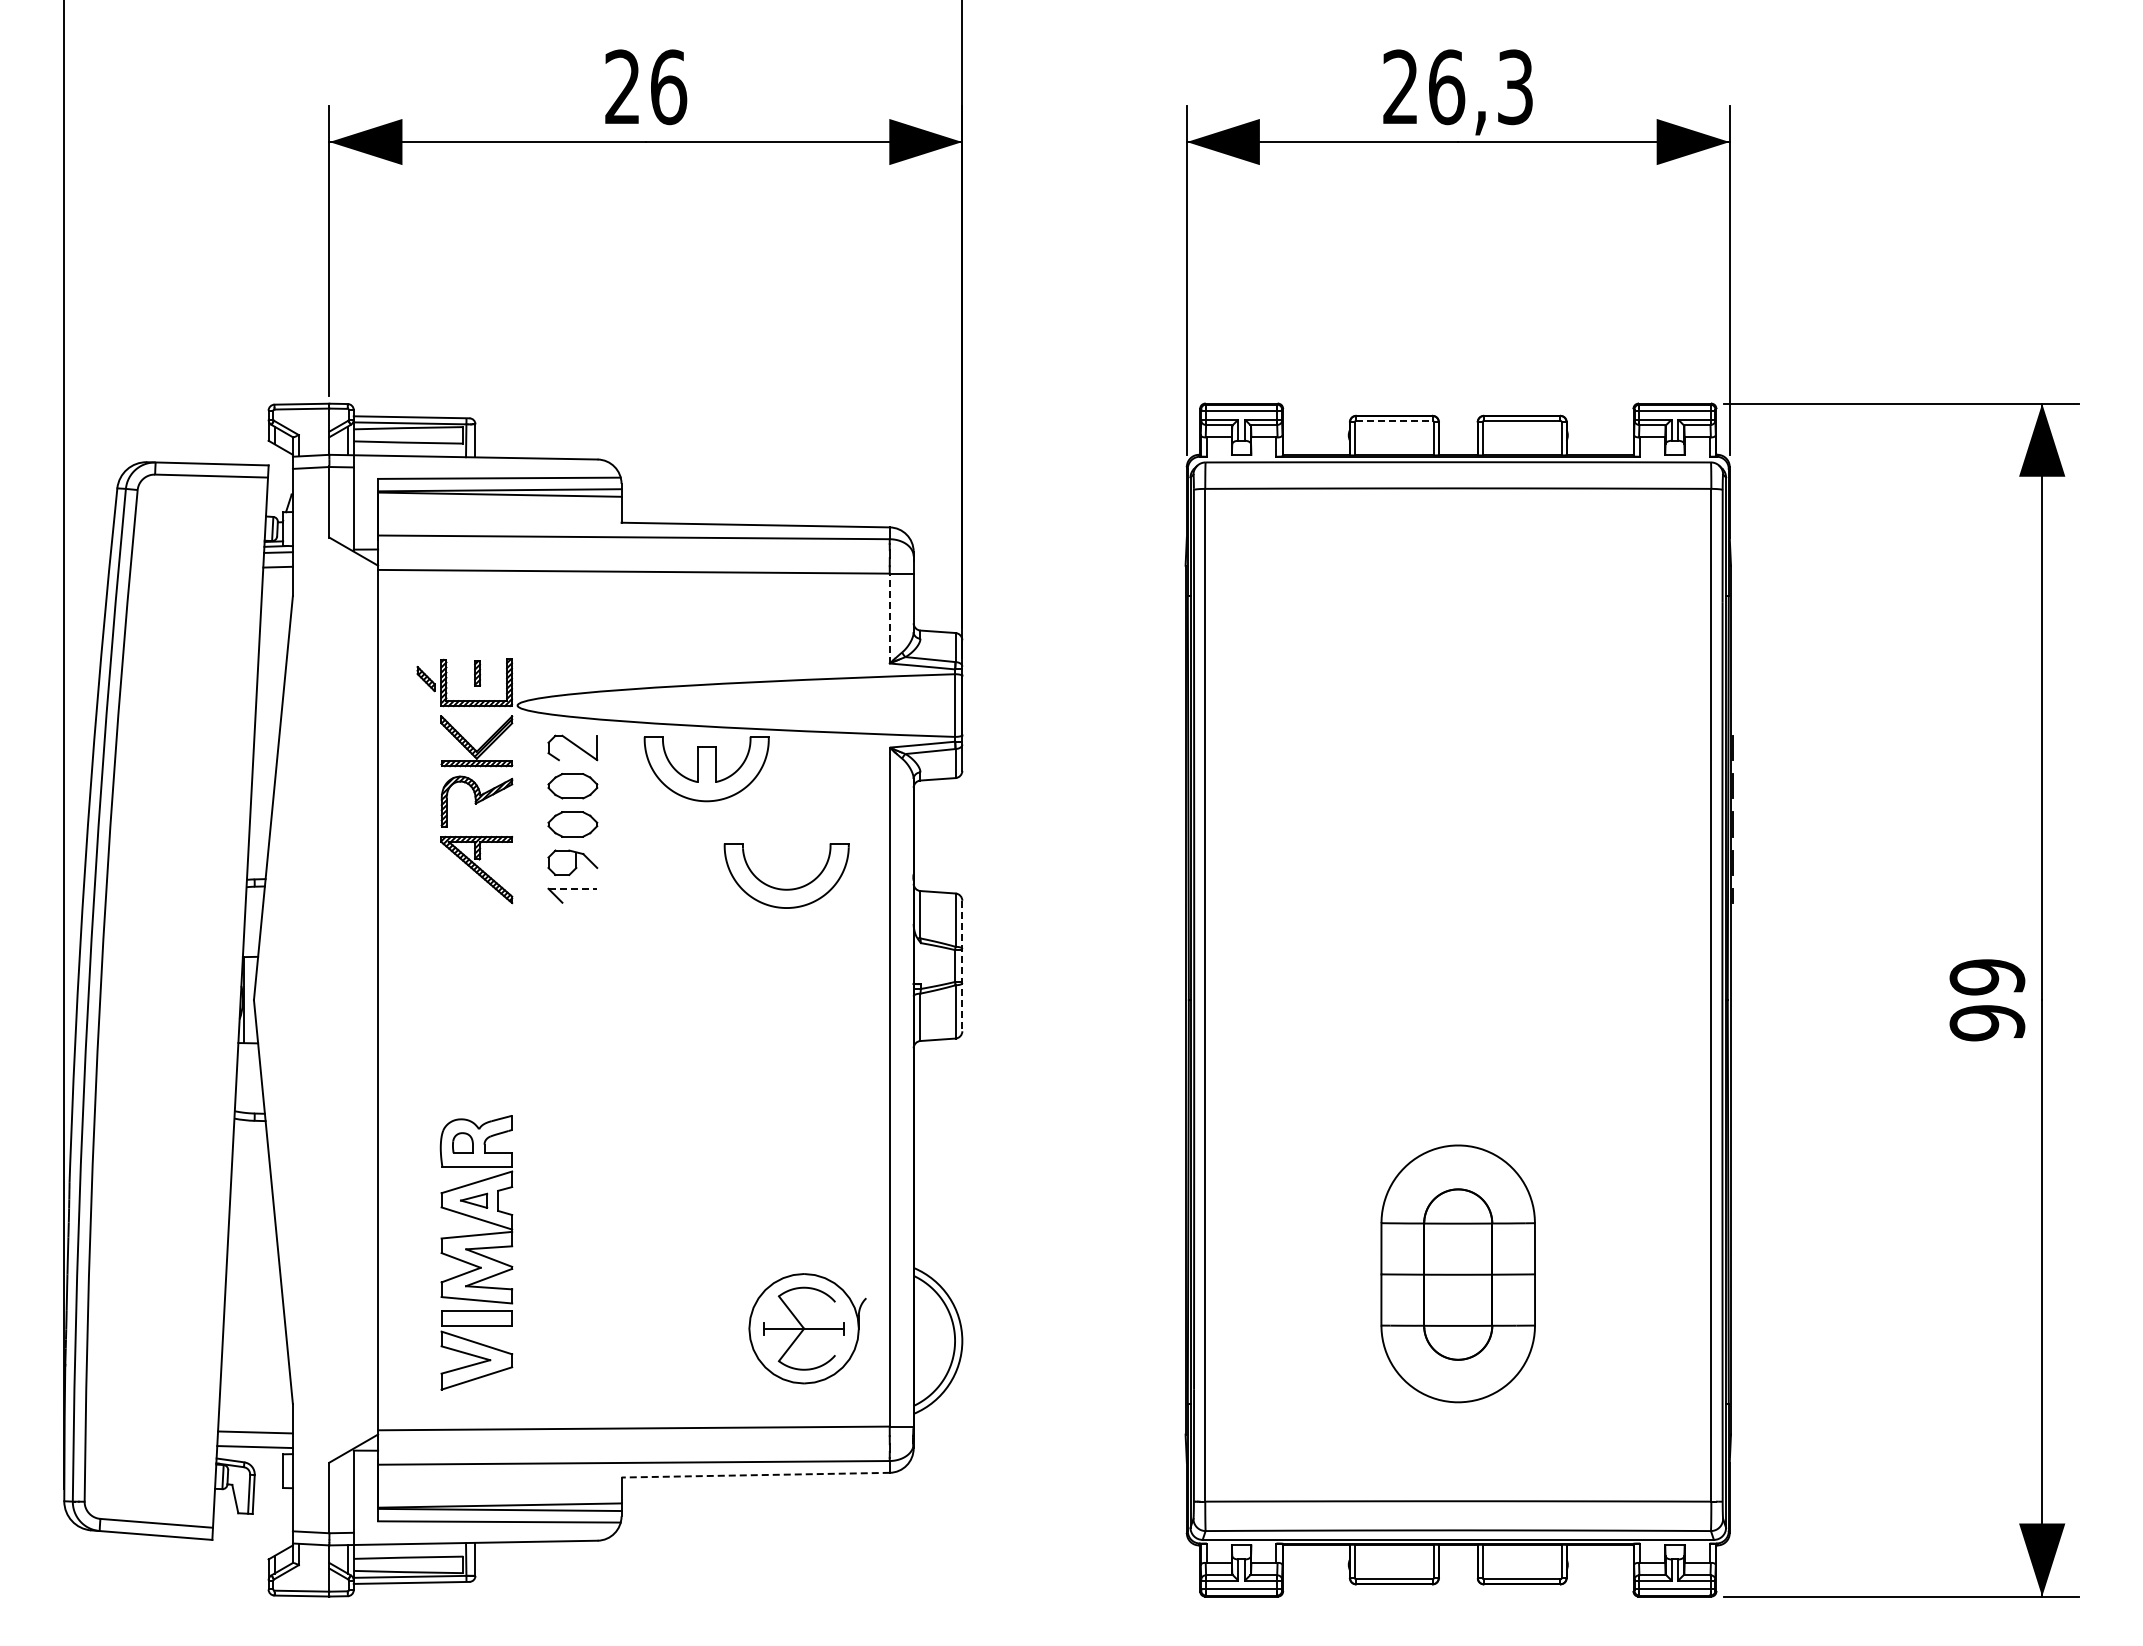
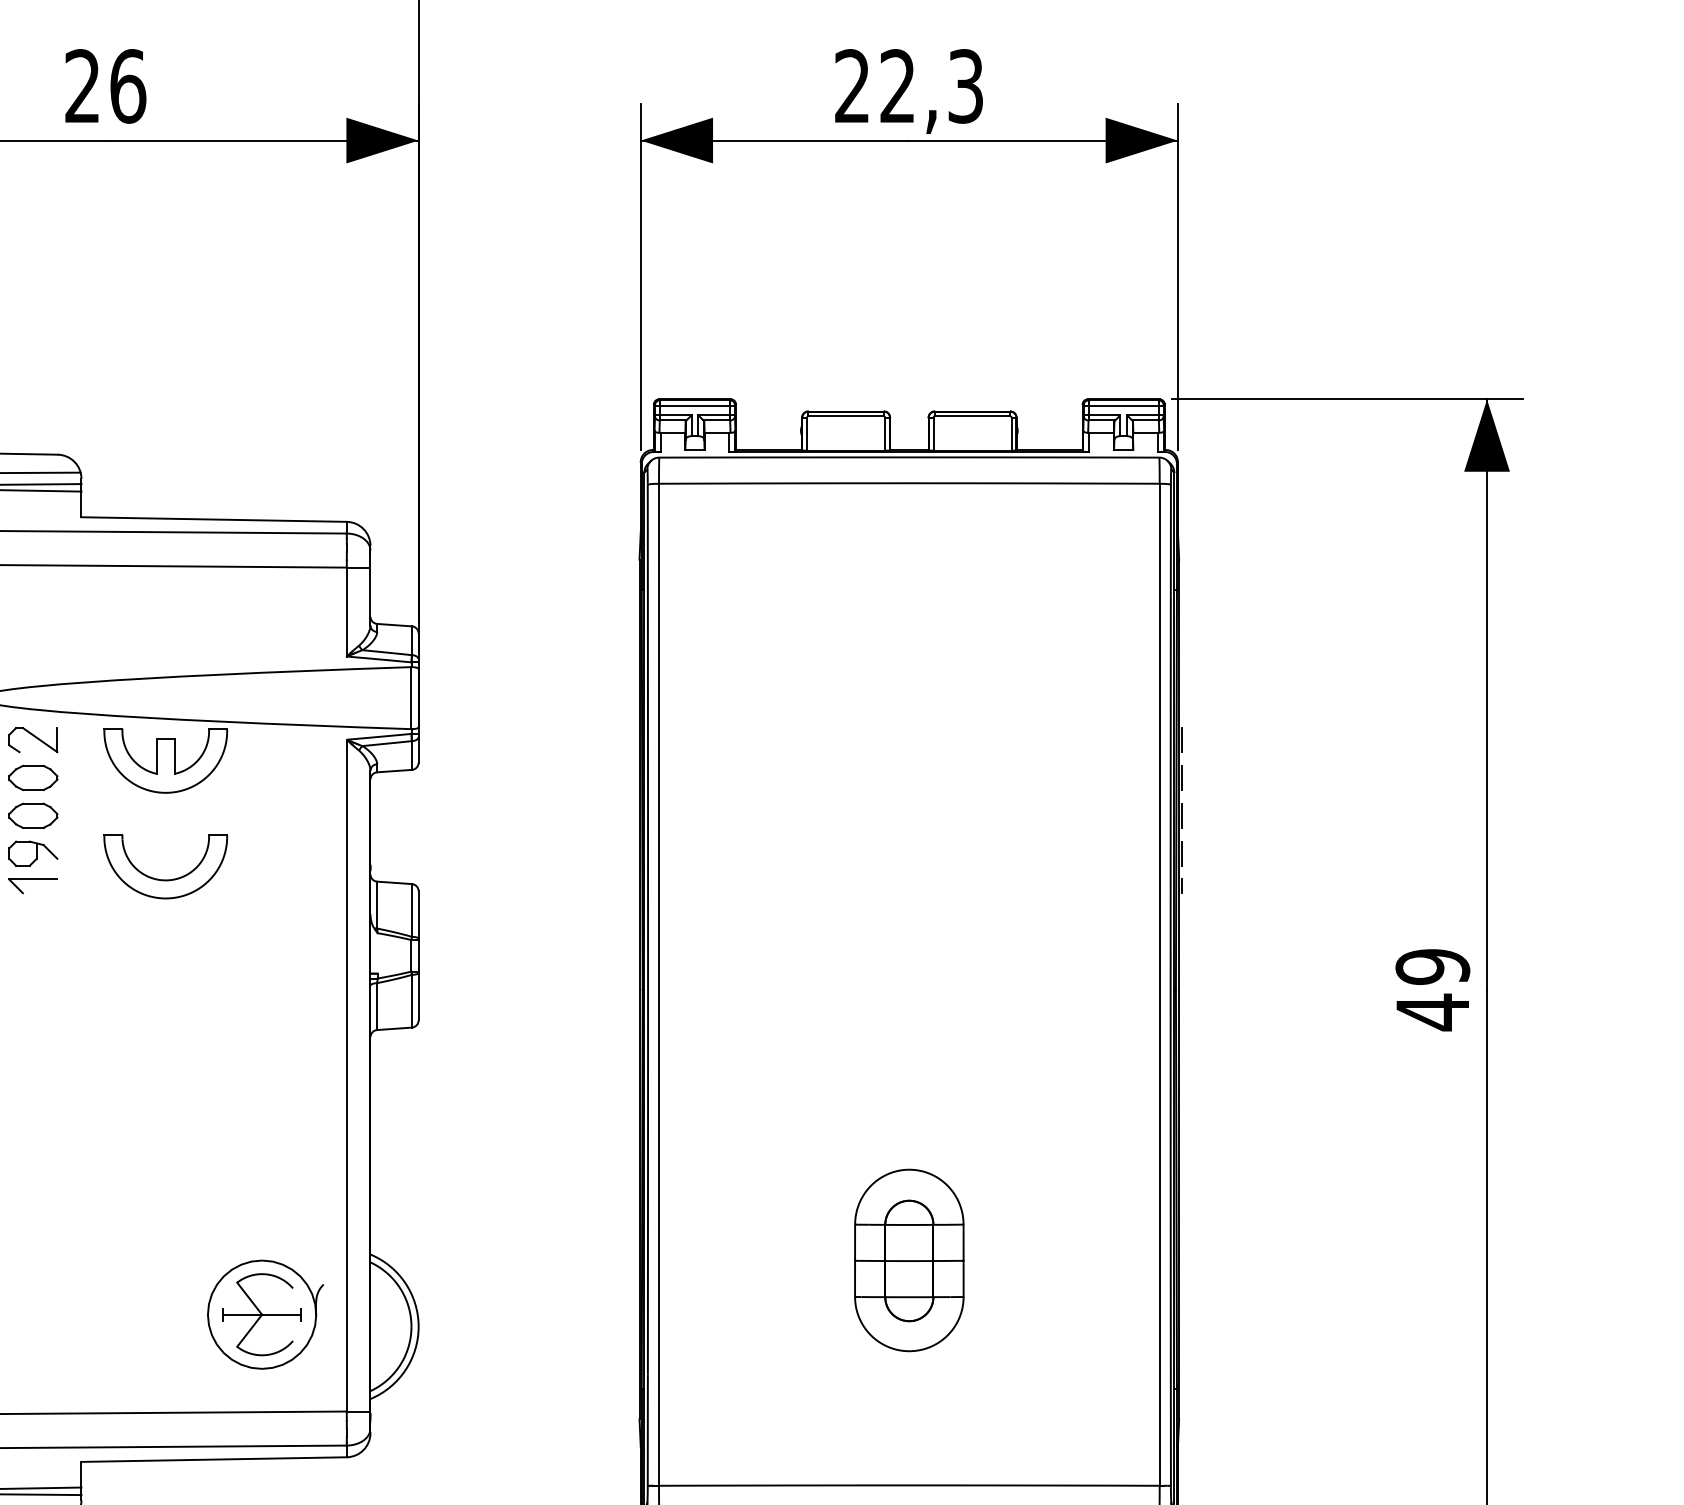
text: (1447, 87) -> (898, 86), 26,3 -> 22,3
line: (1394, 420) -> (846, 416), dashed -> solid
line: (889, 618) -> (346, 611), dashed -> solid
line: (573, 888) -> (33, 879), dashed -> solid
part: (786, 888) -> (165, 879), moved
line: (962, 966) -> (418, 956), dashed -> solid
text: (1987, 1023) -> (1432, 1012), 99 -> 49
part: (1458, 1273) -> (909, 1260), size x0.71
line: (755, 1475) -> (213, 1459), dashed -> solid

